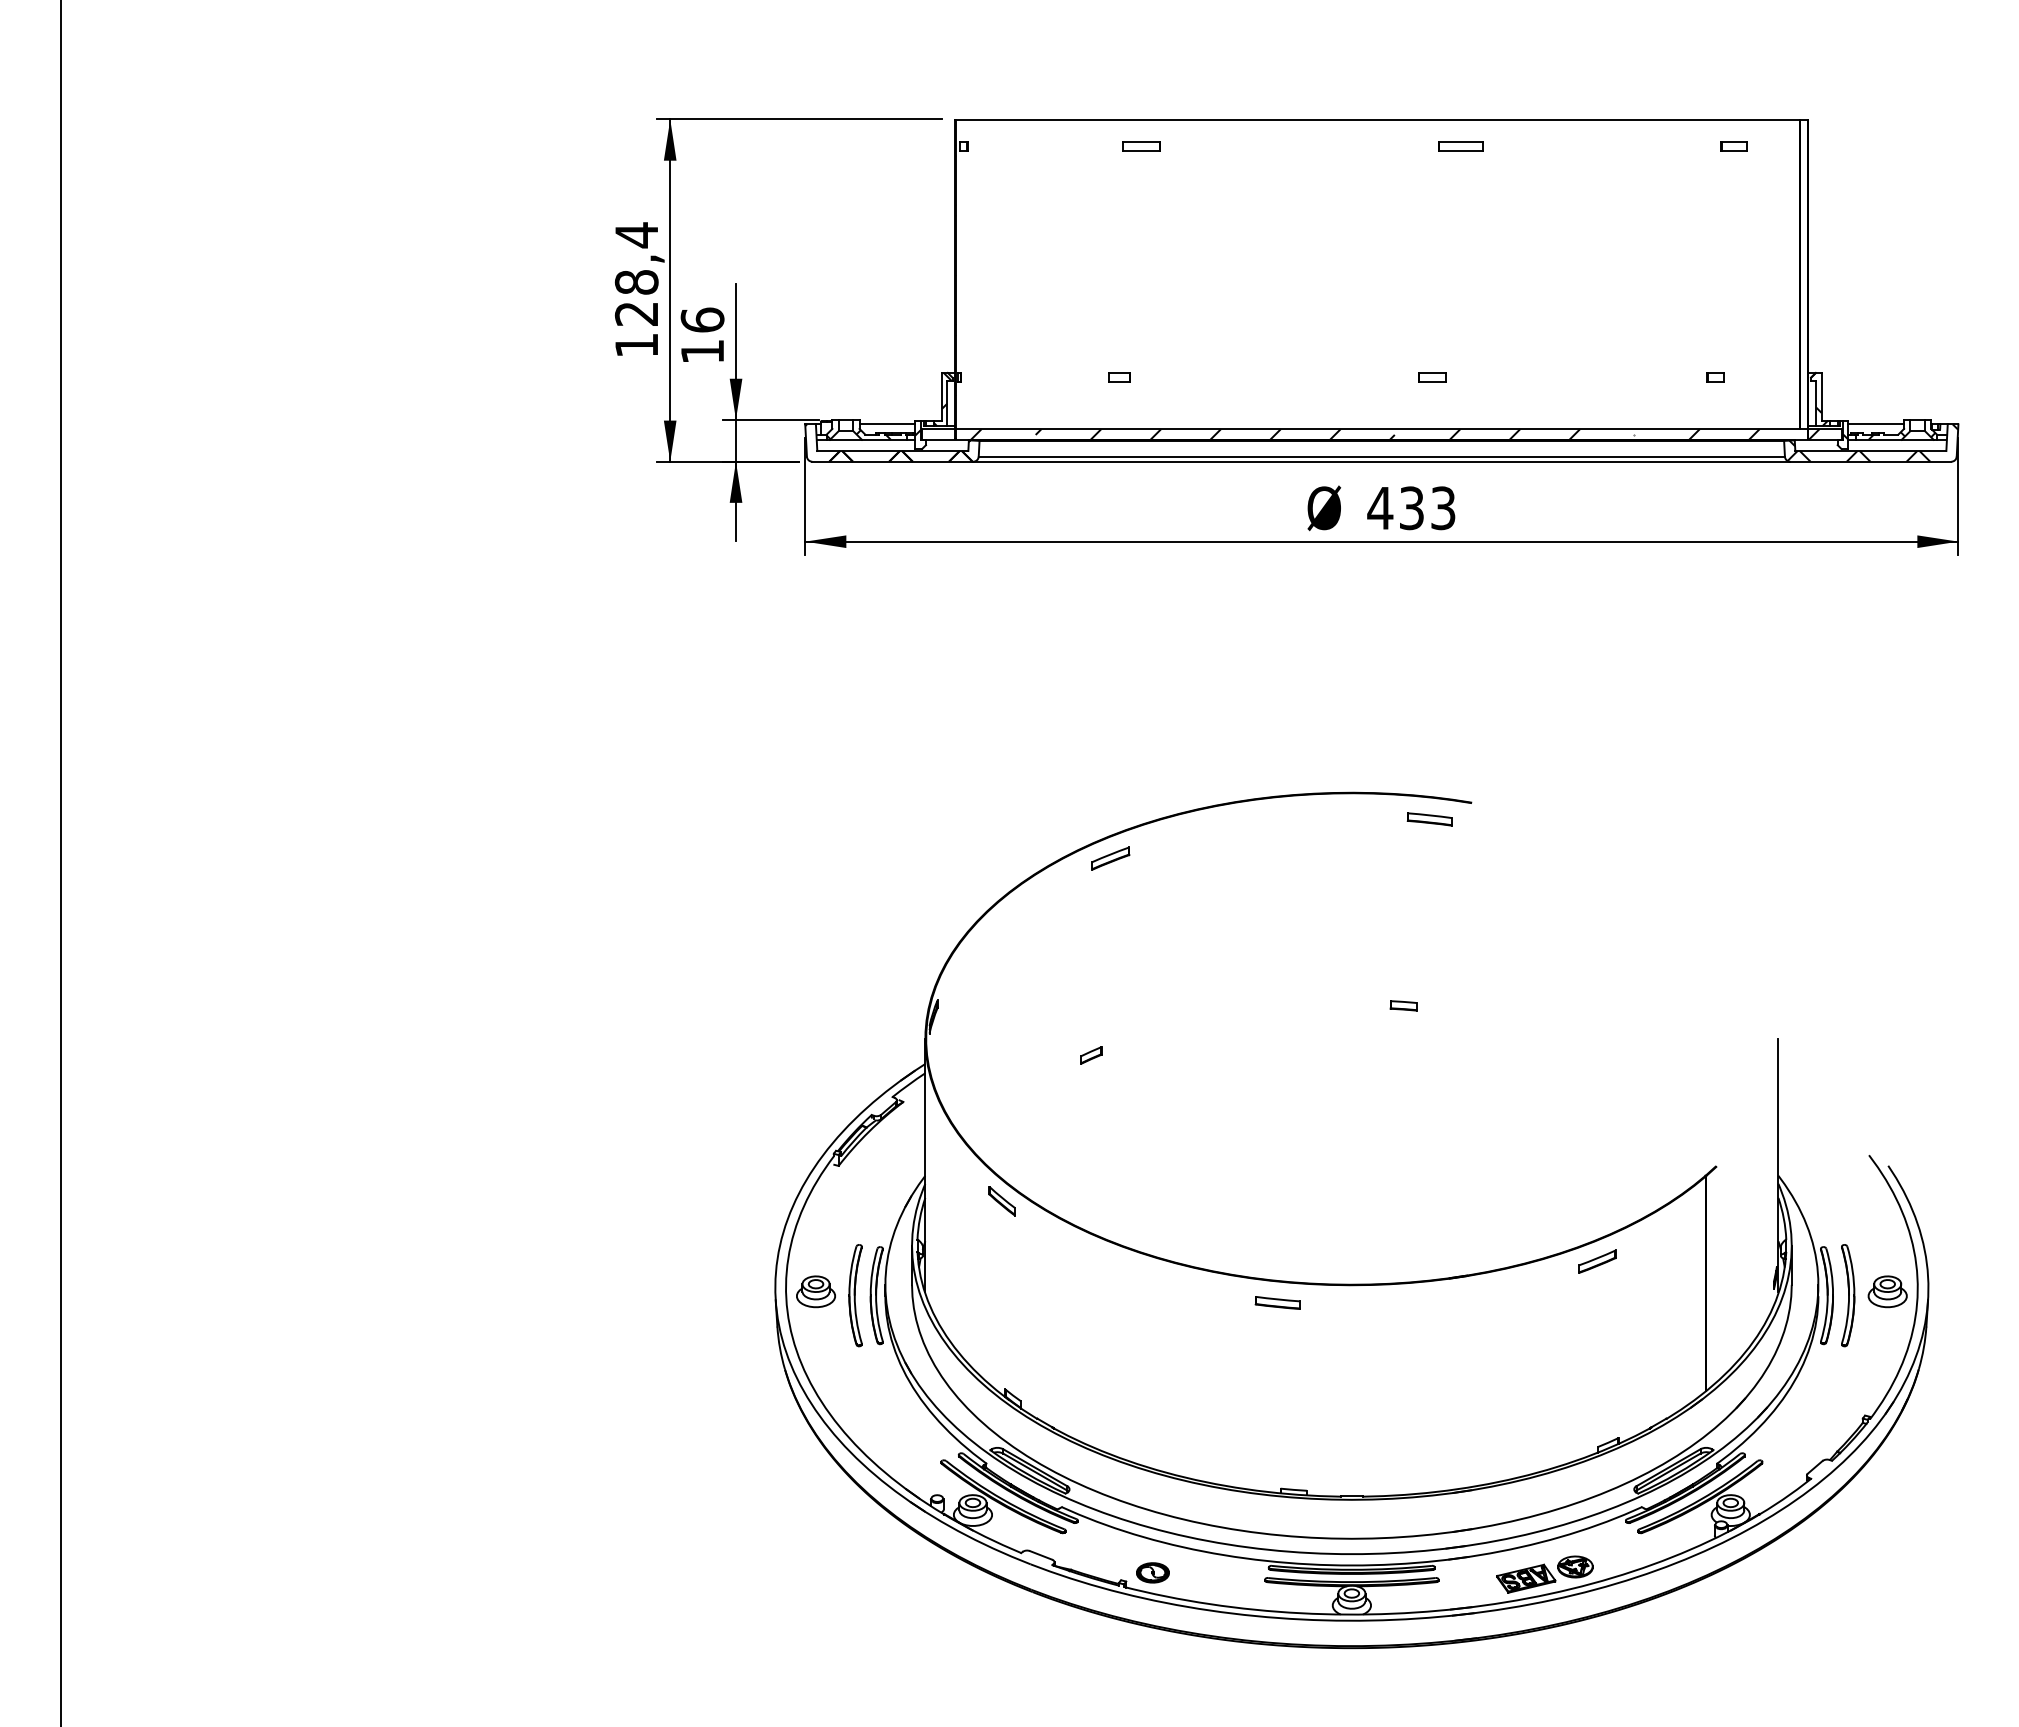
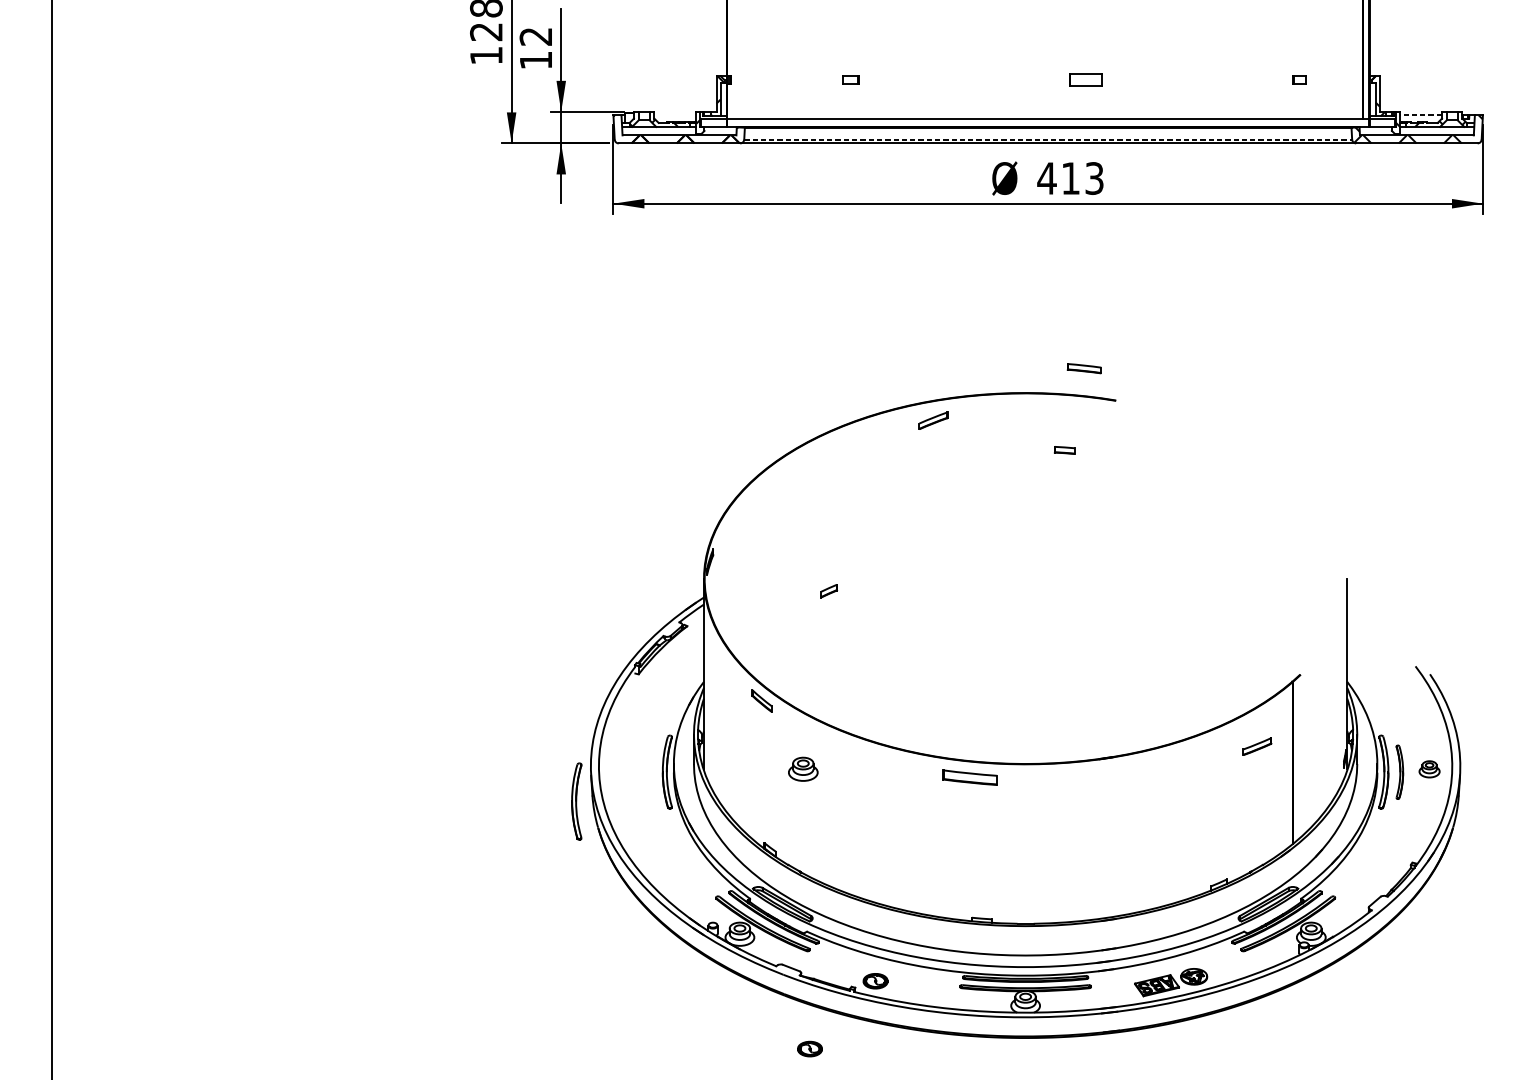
text: (702, 319) -> (535, 36), 16 -> 12
part: (1432, 377) -> (1086, 79), size x1.6
line: (887, 424) -> (675, 115), removed
line: (1876, 424) -> (1421, 115), solid -> dashed
hatch: (1394, 434) -> (1057, 122), removed
line: (1382, 456) -> (1048, 139), solid -> dashed
text: (1411, 508) -> (1070, 178), 433 -> 413
part: (1429, 819) -> (1084, 368), moved
part: (1110, 858) -> (933, 420), moved
part: (1403, 1005) -> (1064, 450), moved
part: (1597, 1261) -> (1257, 746), moved
part: (815, 1291) -> (802, 769), moved
part: (1887, 1291) -> (1429, 769), size x0.7
part: (855, 1295) -> (576, 801), moved
part: (1848, 1295) -> (1400, 772), size x0.7
part: (1277, 1302) -> (969, 777), size x1.6
part: (1065, 1662) -> (809, 1048), added

